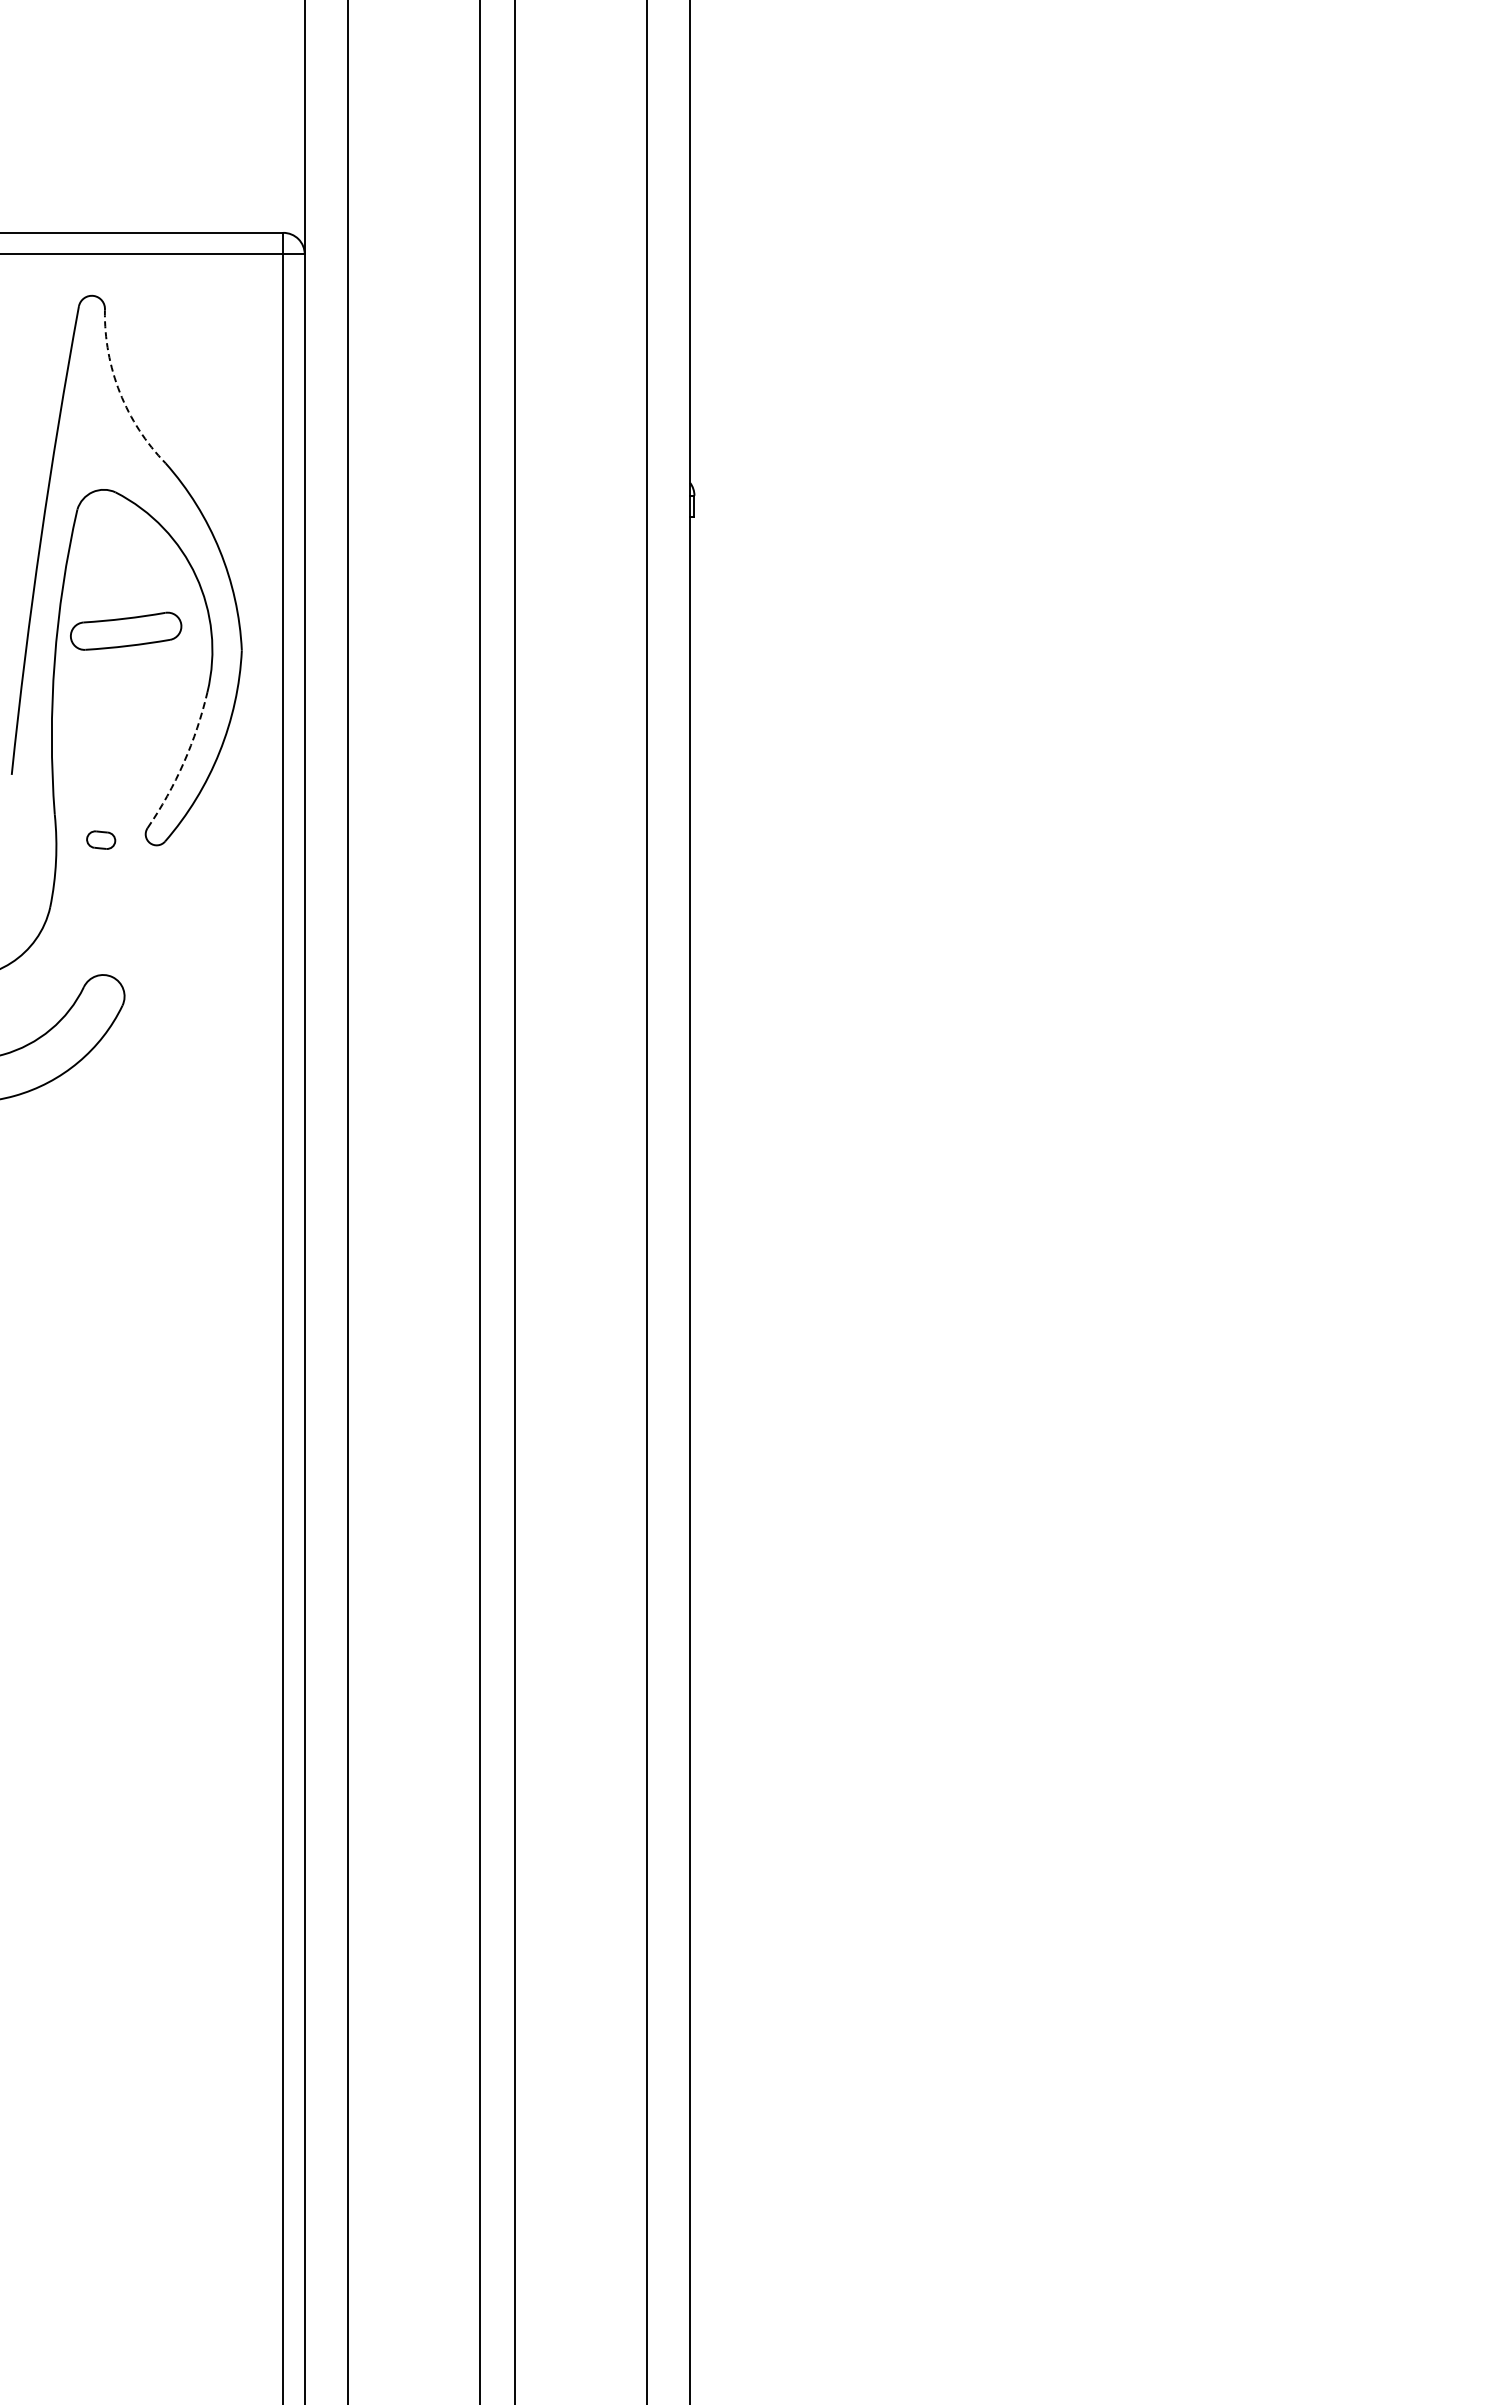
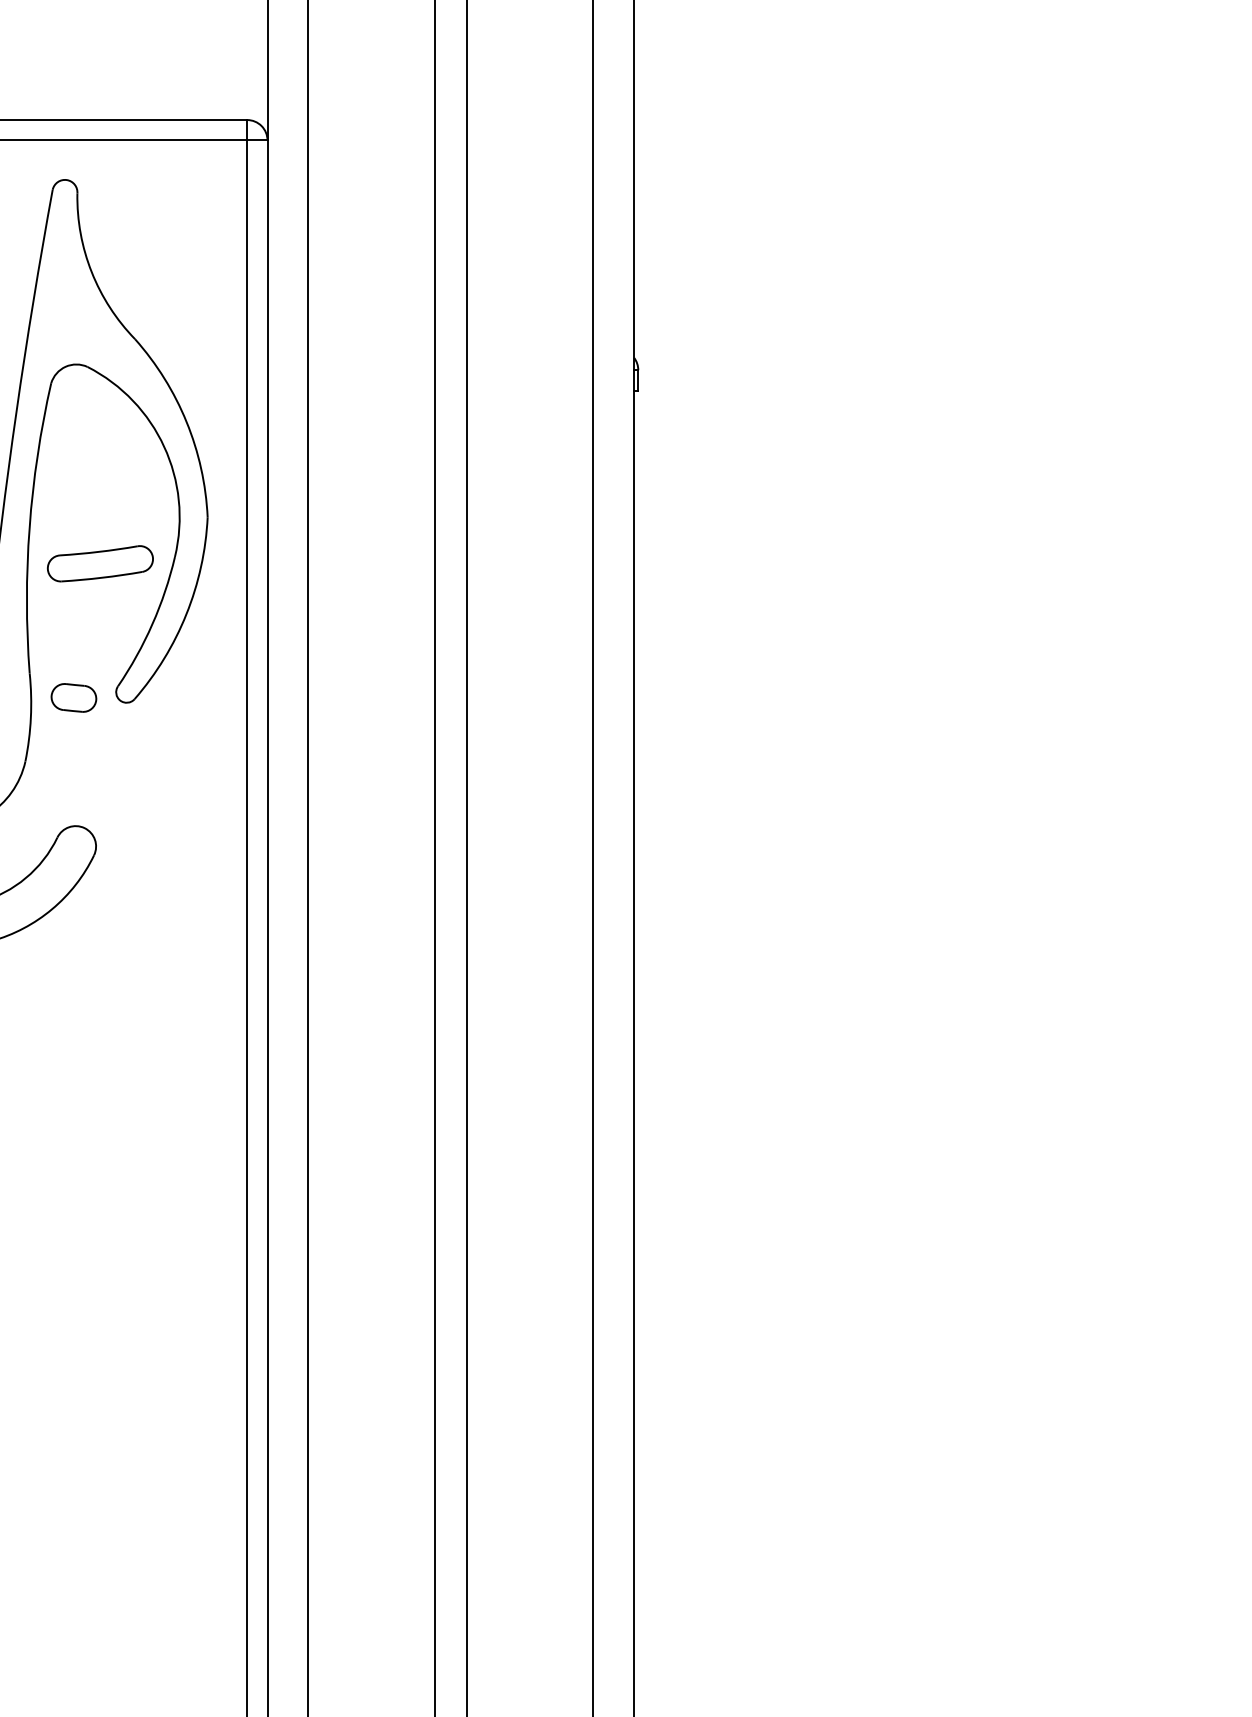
arc: (120, 392) -> (92, 271), dashed -> solid
part: (126, 630) -> (100, 563), moved
arc: (183, 762) -> (152, 623), dashed -> solid
part: (100, 839) -> (73, 697), size x1.67

